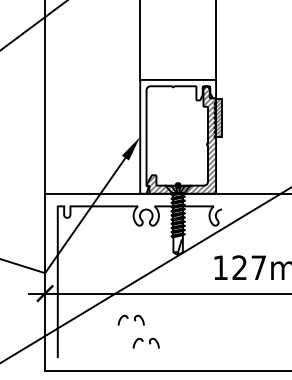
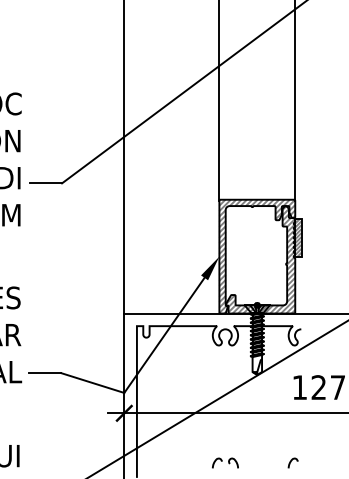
hatch: (178, 136) -> (257, 256), added
part: (131, 319) -> (210, 439), removed
curve: (212, 342) -> (291, 462), added

